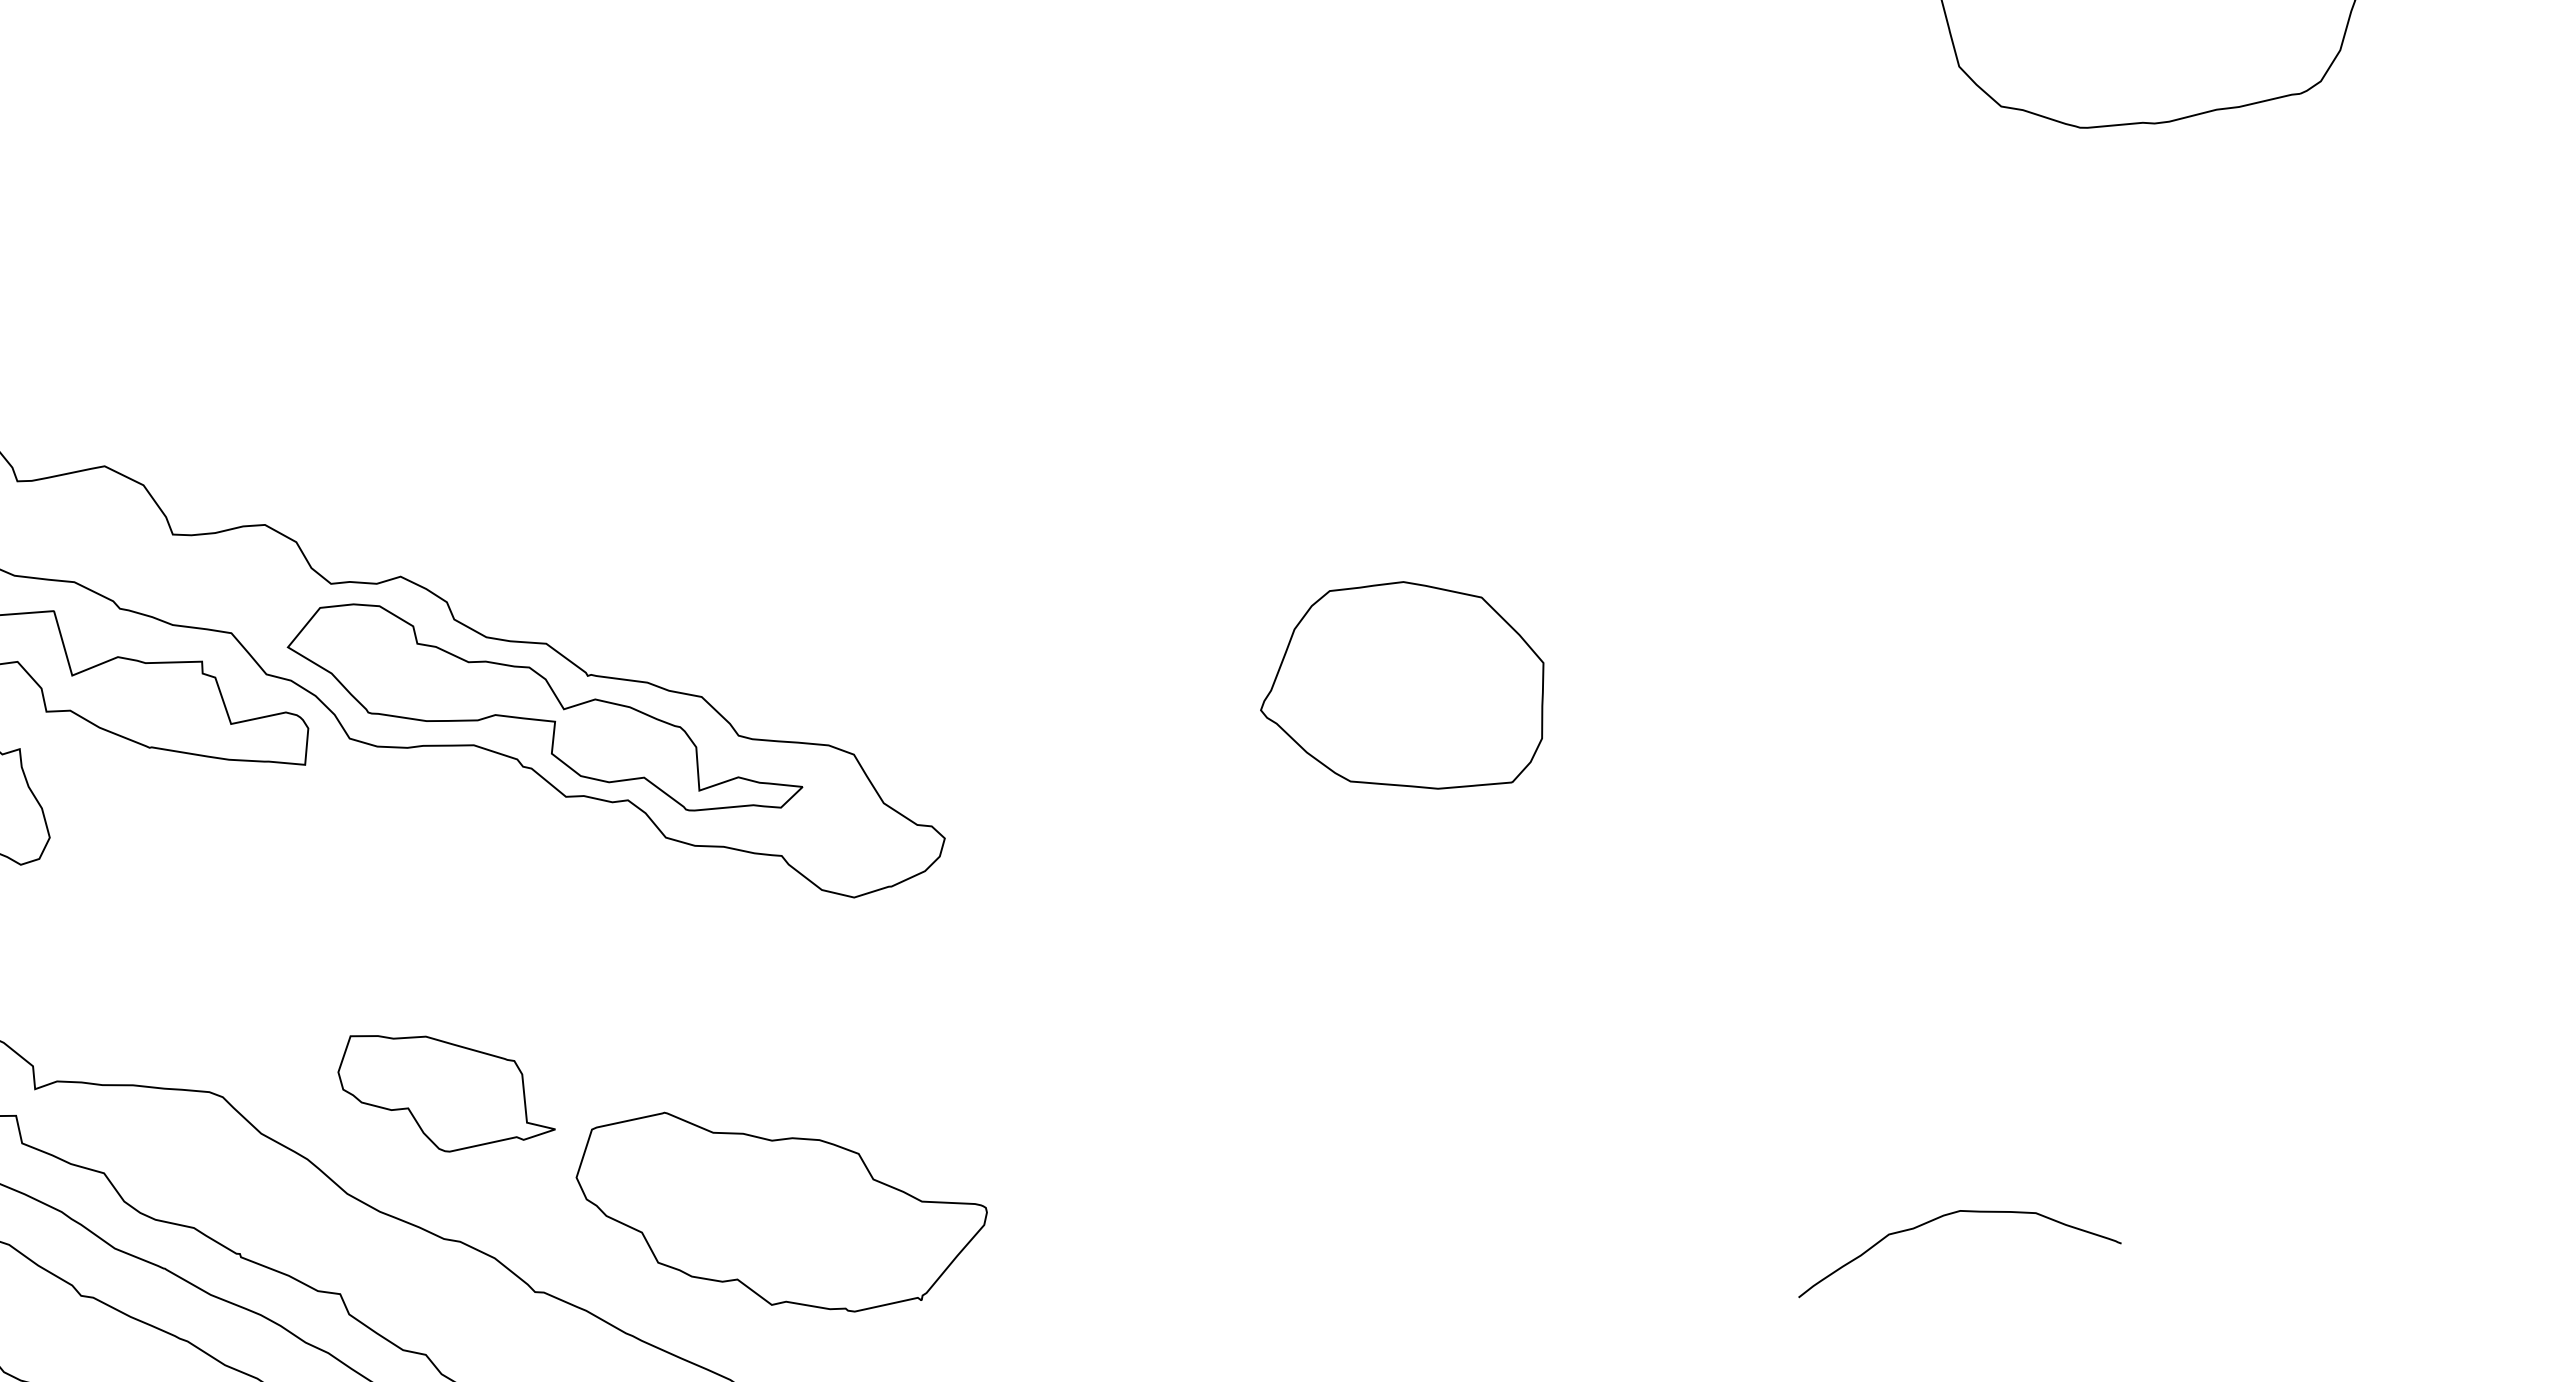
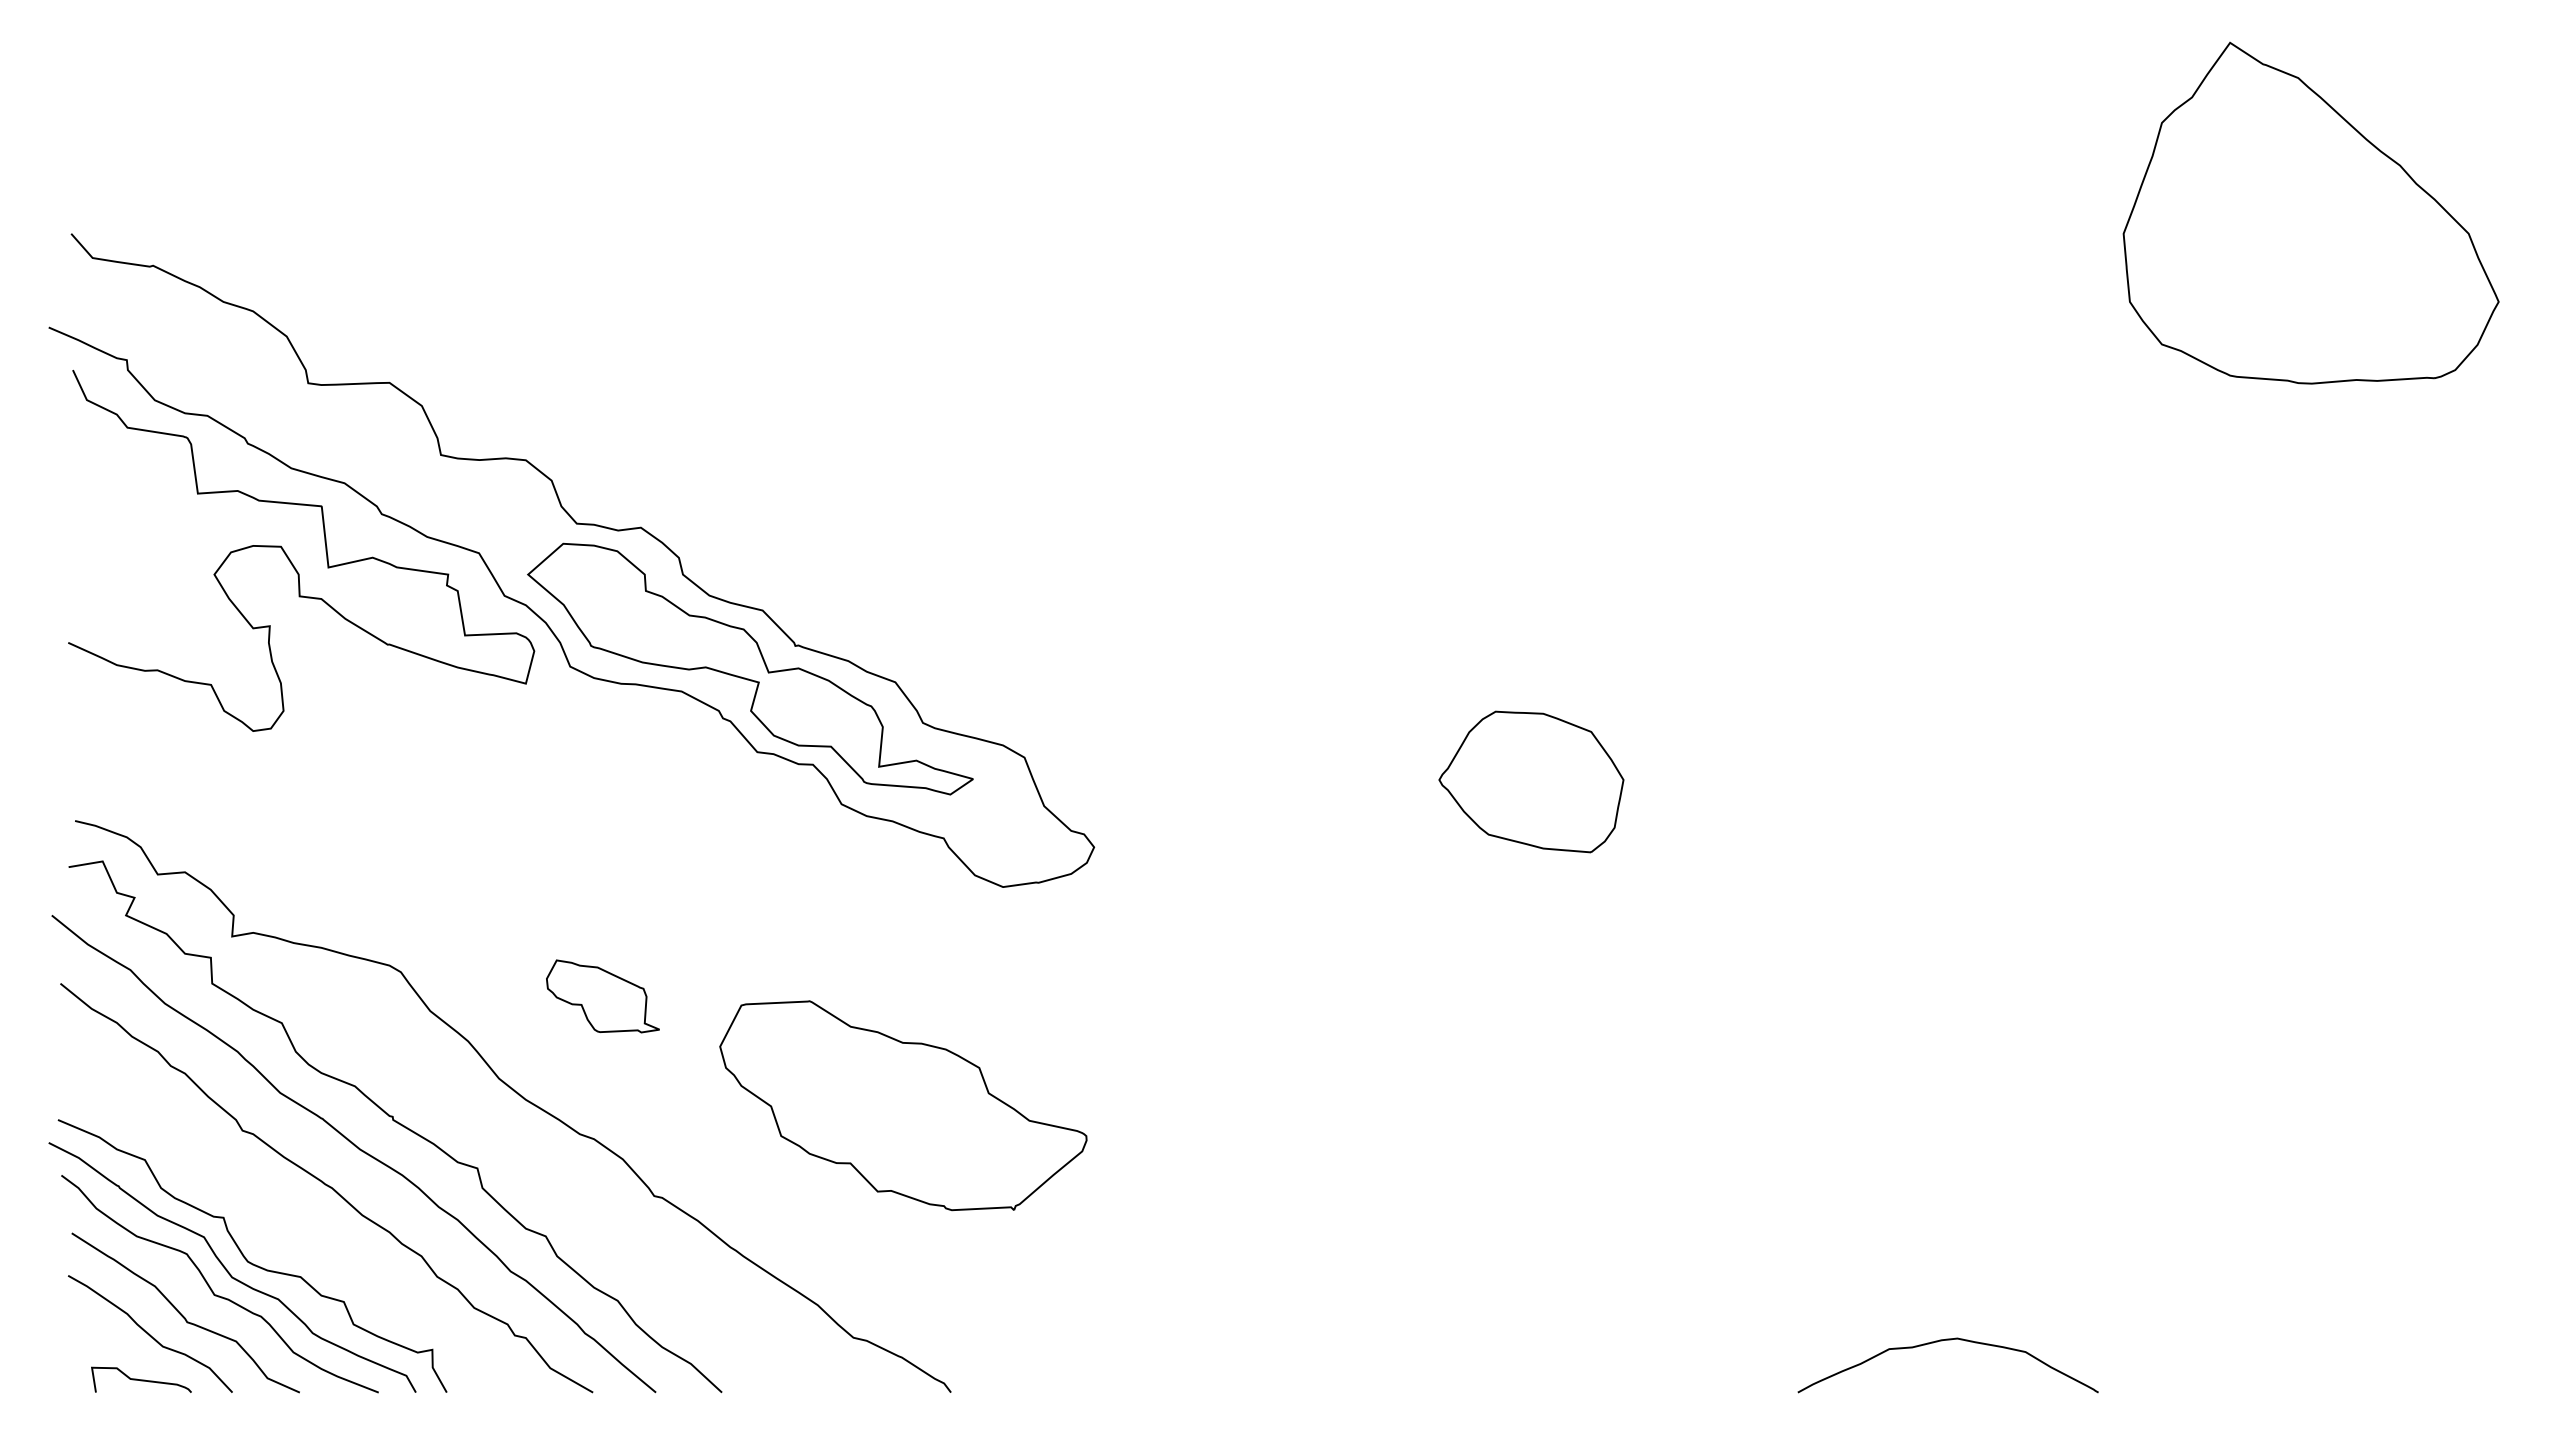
part: (1402, 689) -> (1531, 781), size x0.7
part: (443, 1087) -> (602, 996), size x0.6
part: (784, 1207) -> (903, 1105), moved

